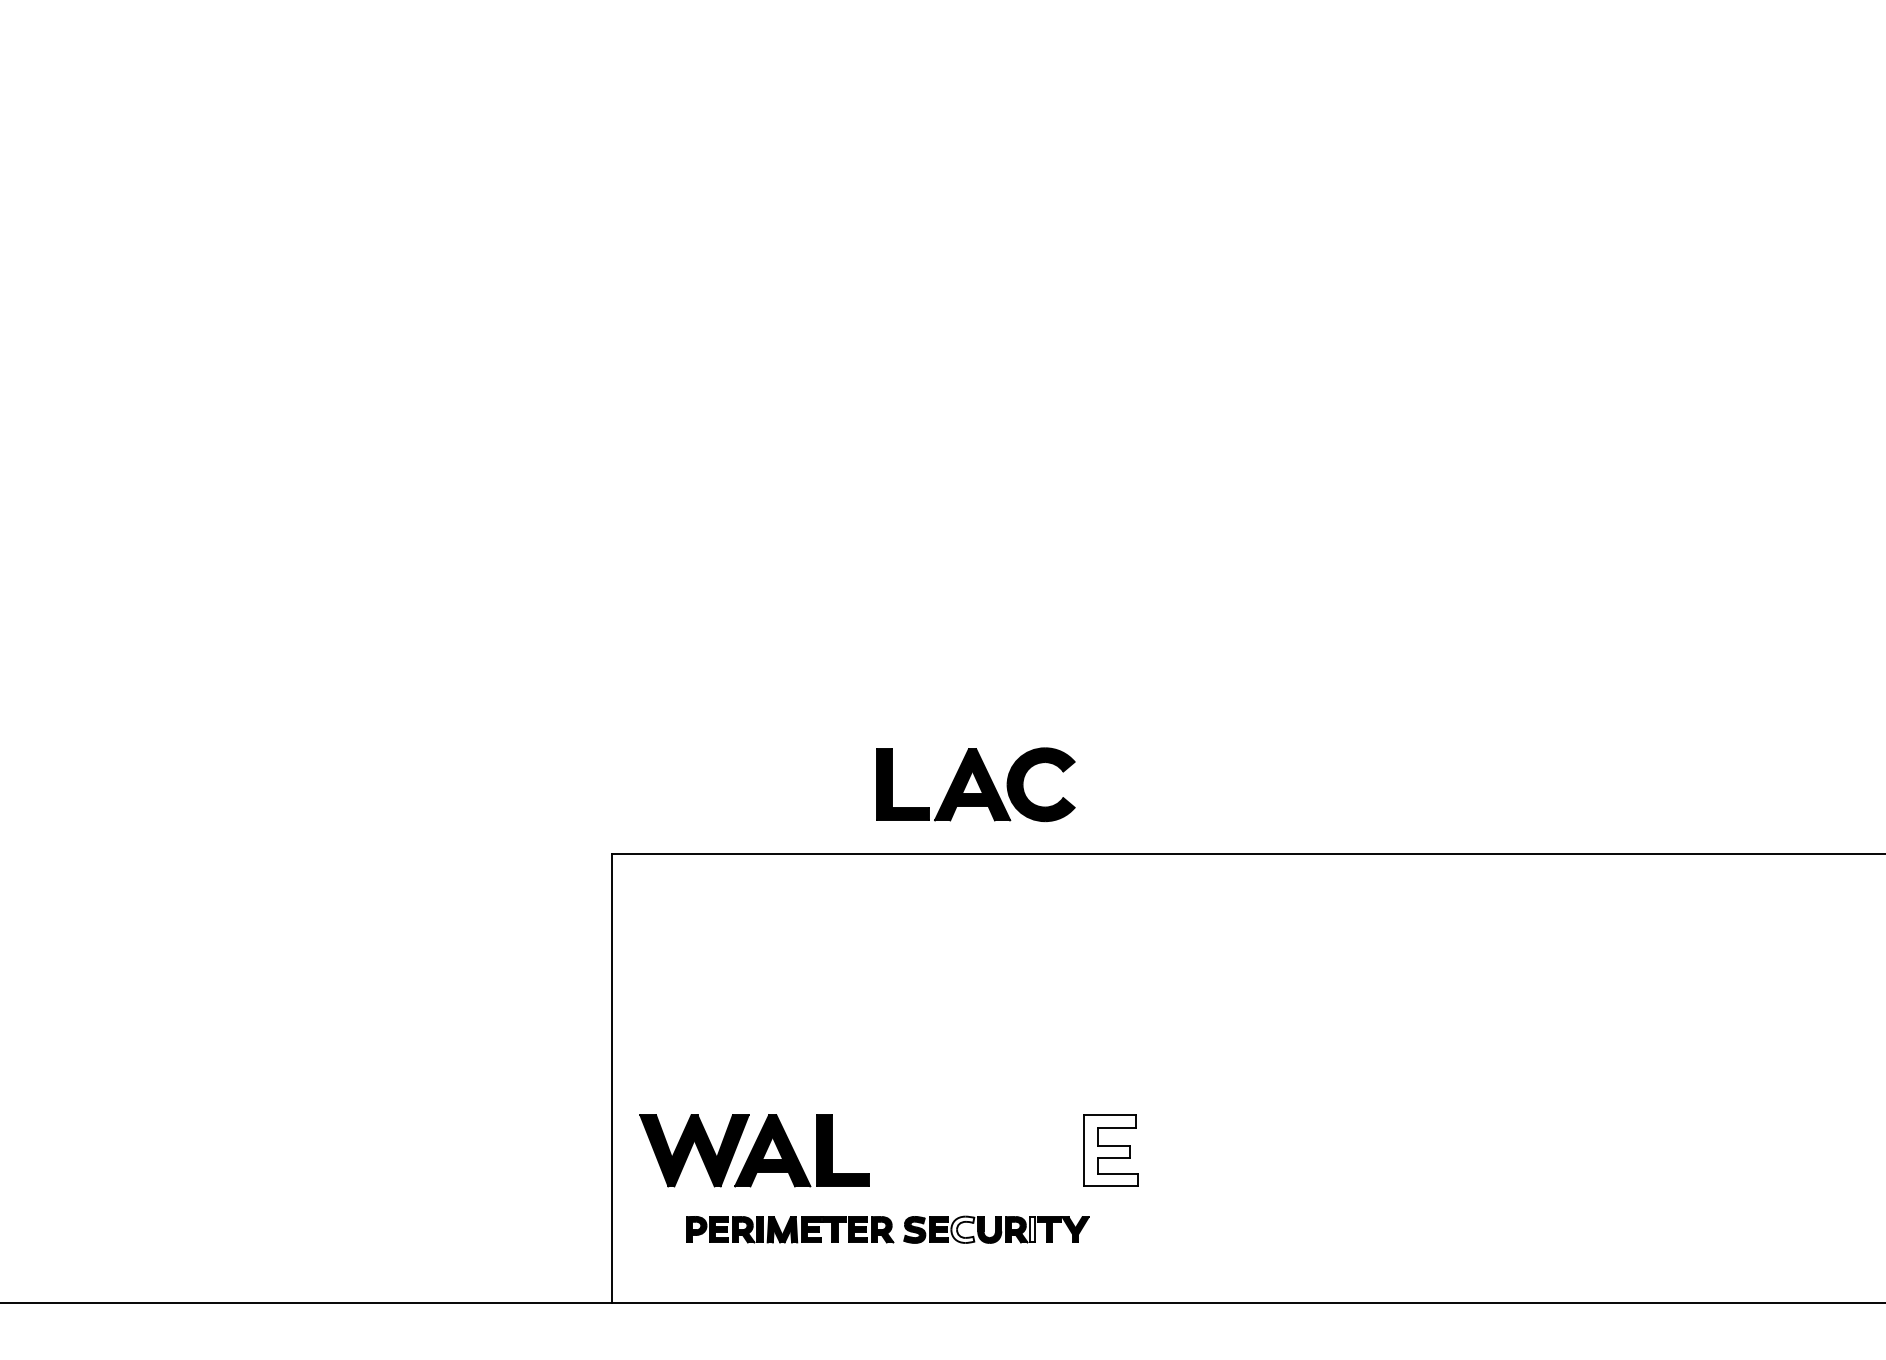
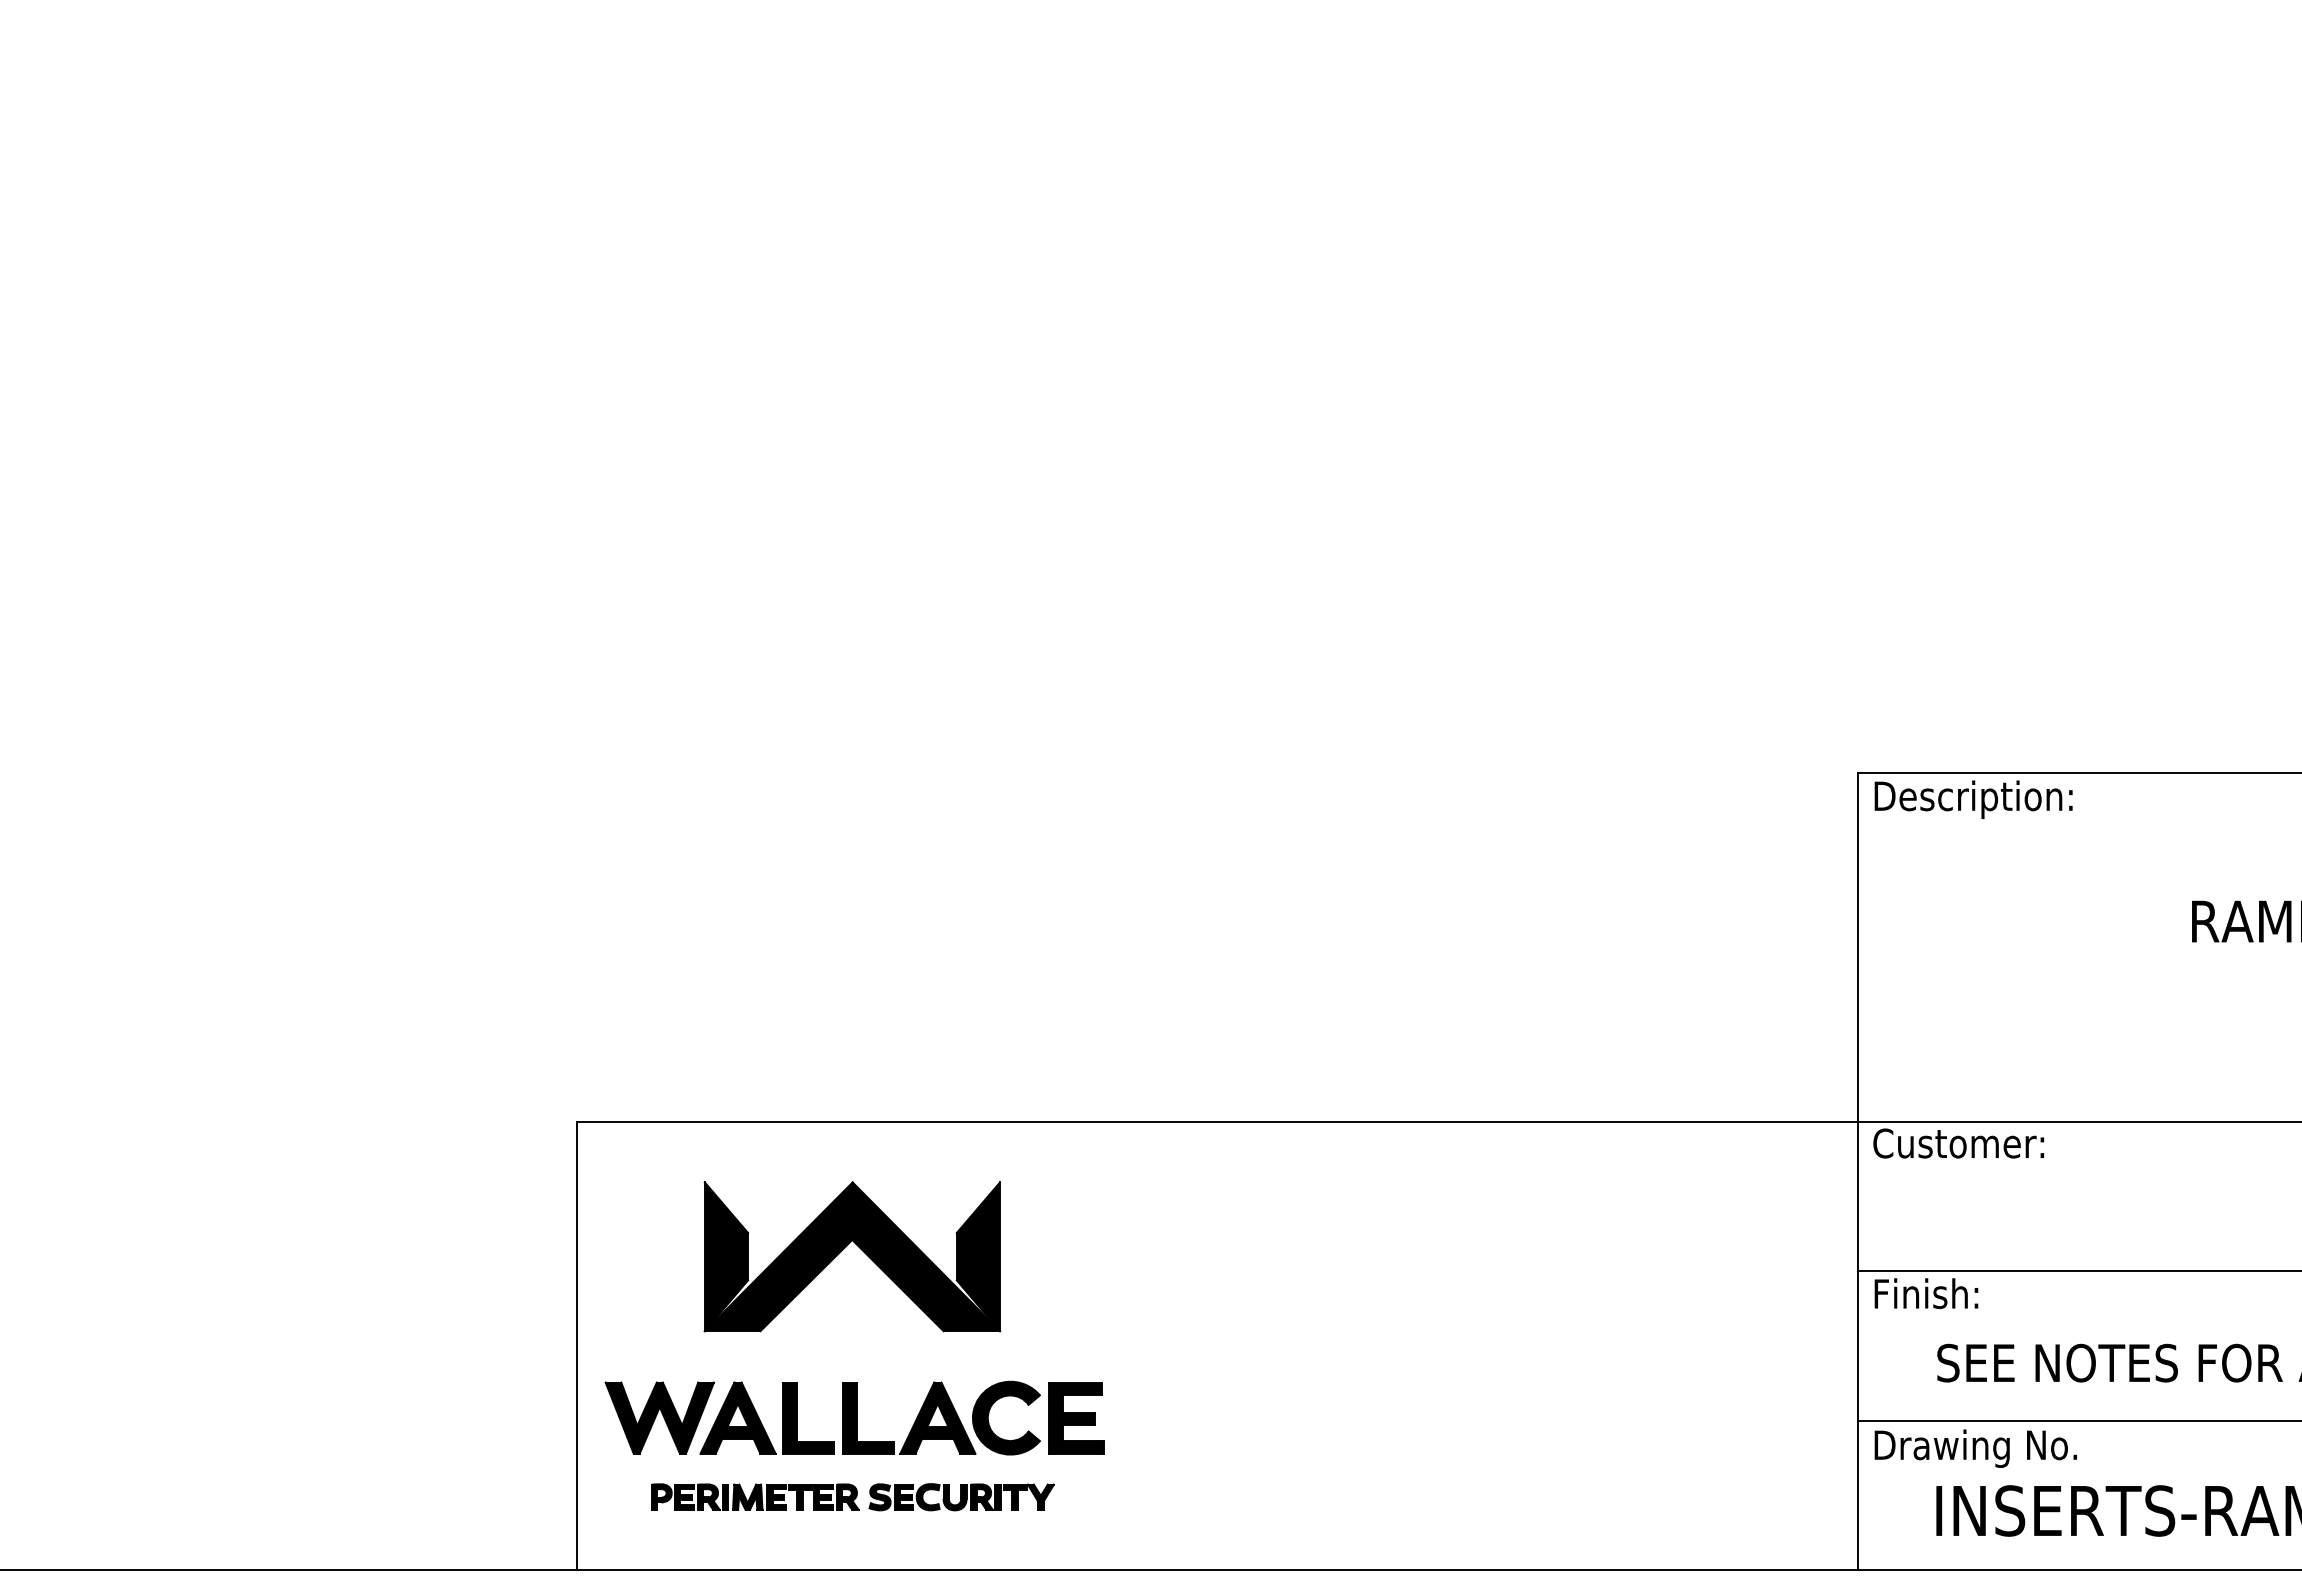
part: (976, 784) -> (941, 1417), moved
part: (880, 981) -> (845, 1248), added
fill: (1111, 1150) -> (1076, 1417), added
fill: (1032, 1229) -> (997, 1496), added
fill: (962, 1230) -> (927, 1497), added

